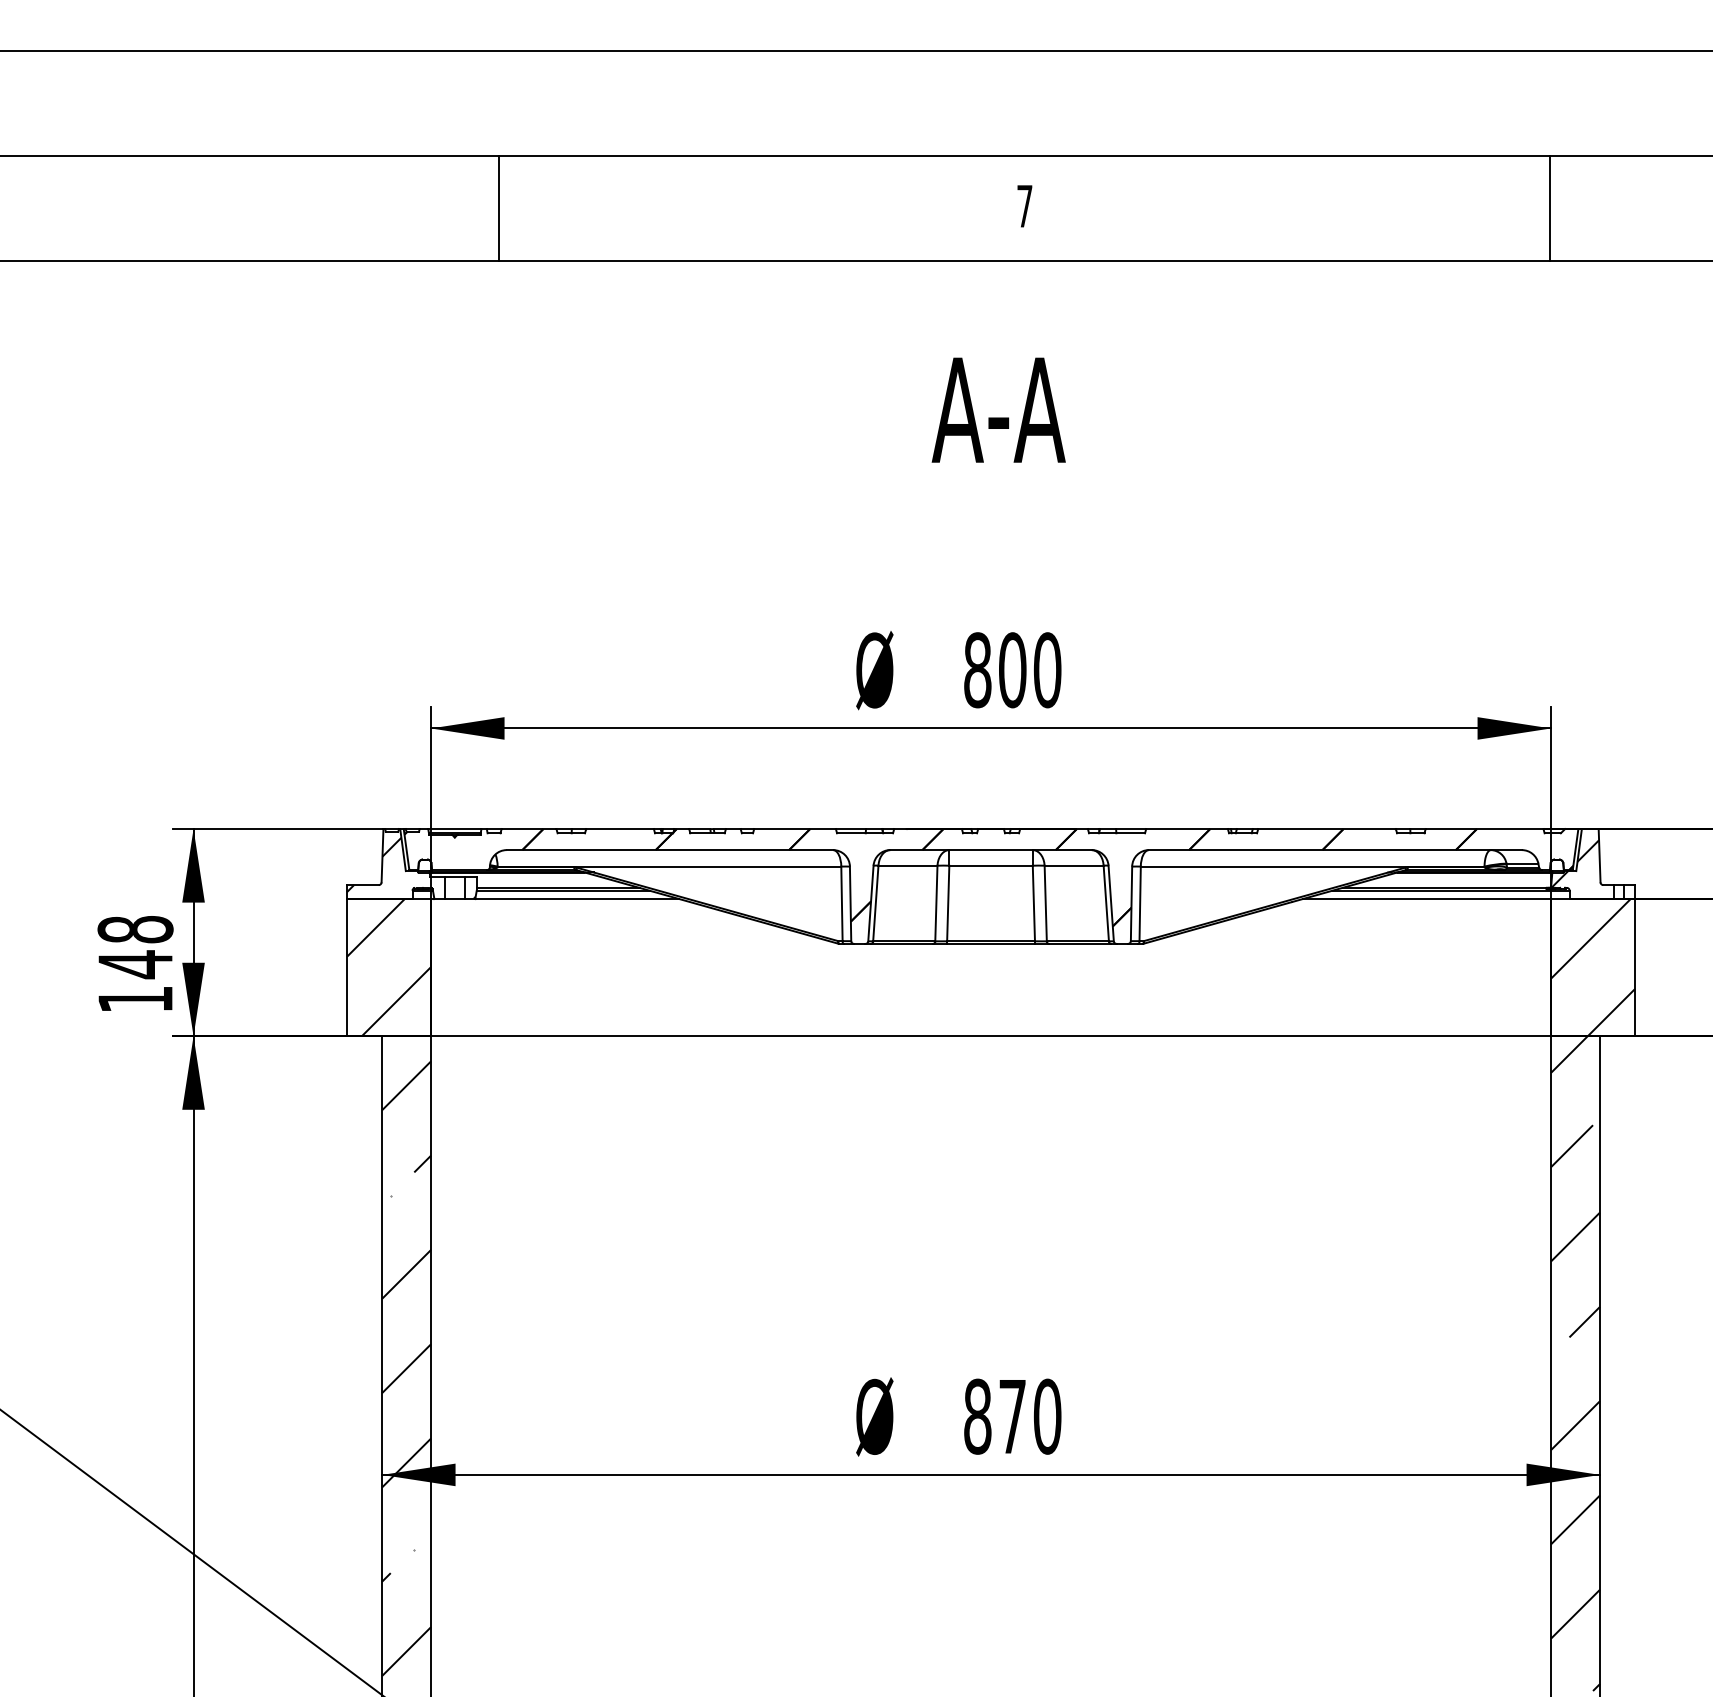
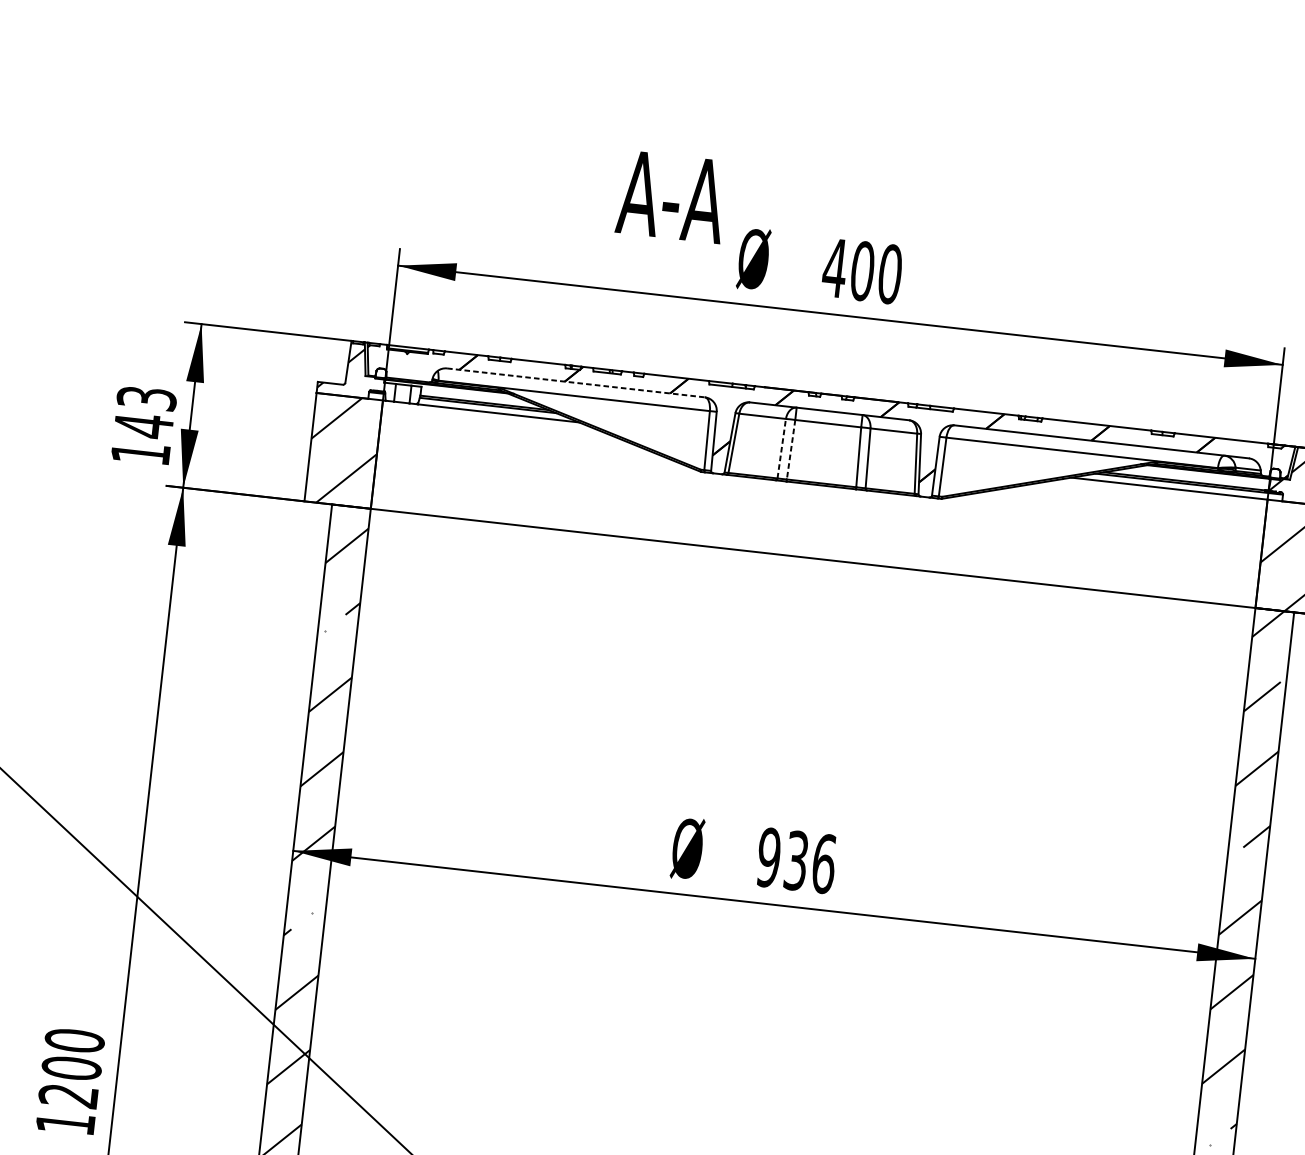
text: (998, 409) -> (671, 196), moved
text: (977, 670) -> (834, 268), 800 -> 400
line: (670, 850) -> (576, 383), solid -> dashed
line: (936, 903) -> (781, 448), solid -> dashed
line: (948, 903) -> (791, 449), solid -> dashed
text: (135, 929) -> (146, 398), 148 -> 143
text: (1012, 1416) -> (796, 860), 870 -> 936

